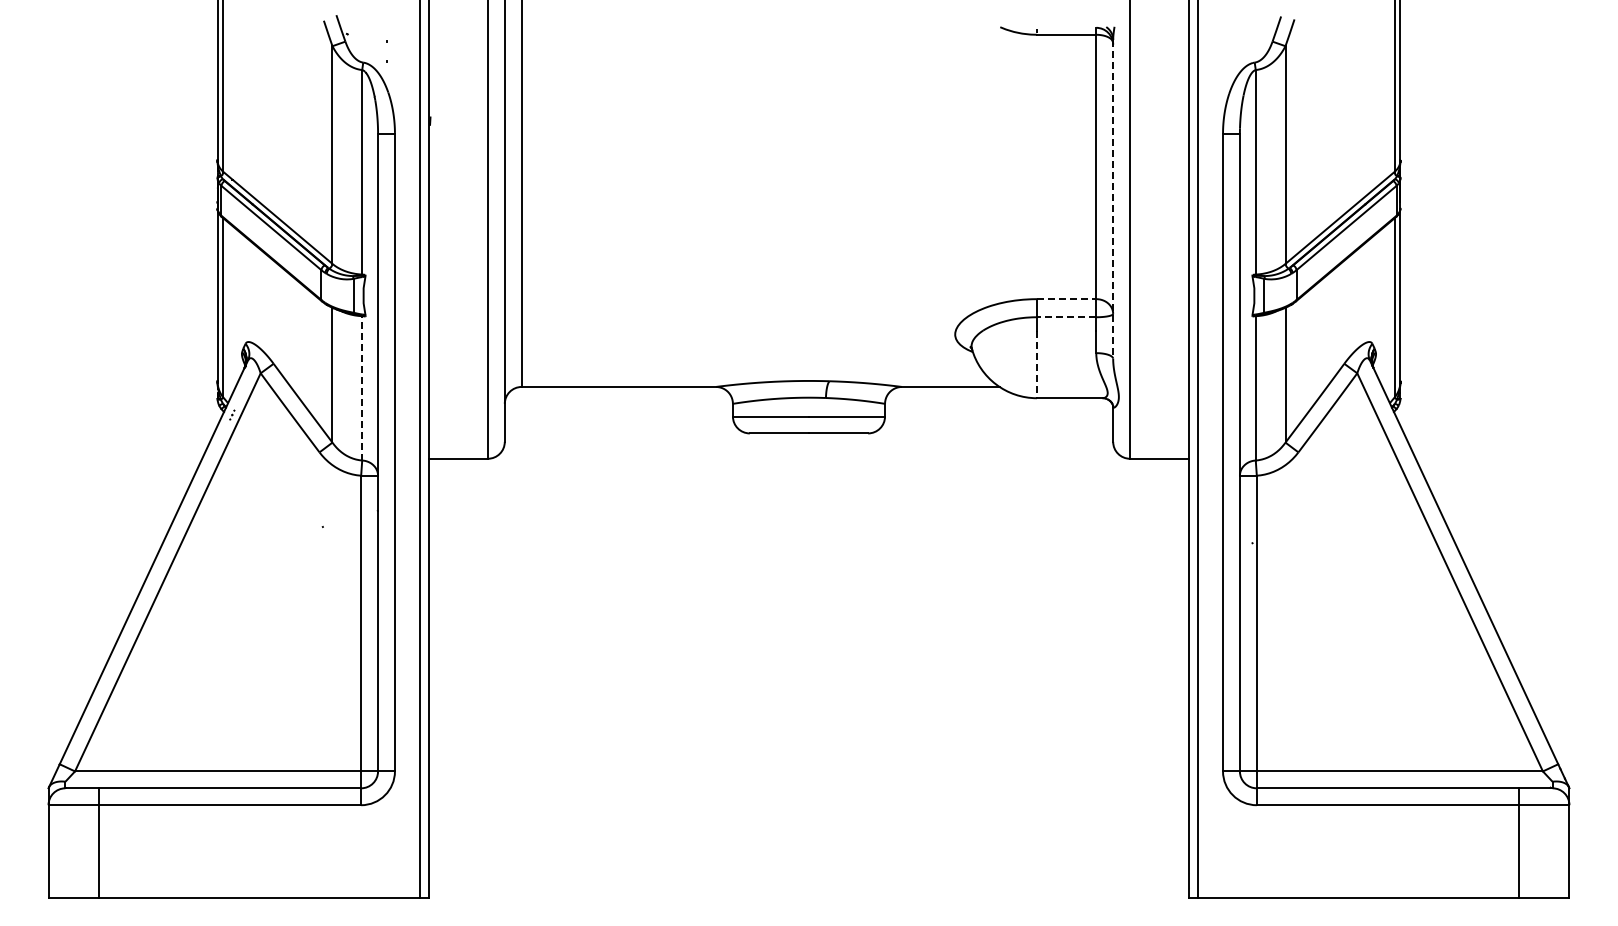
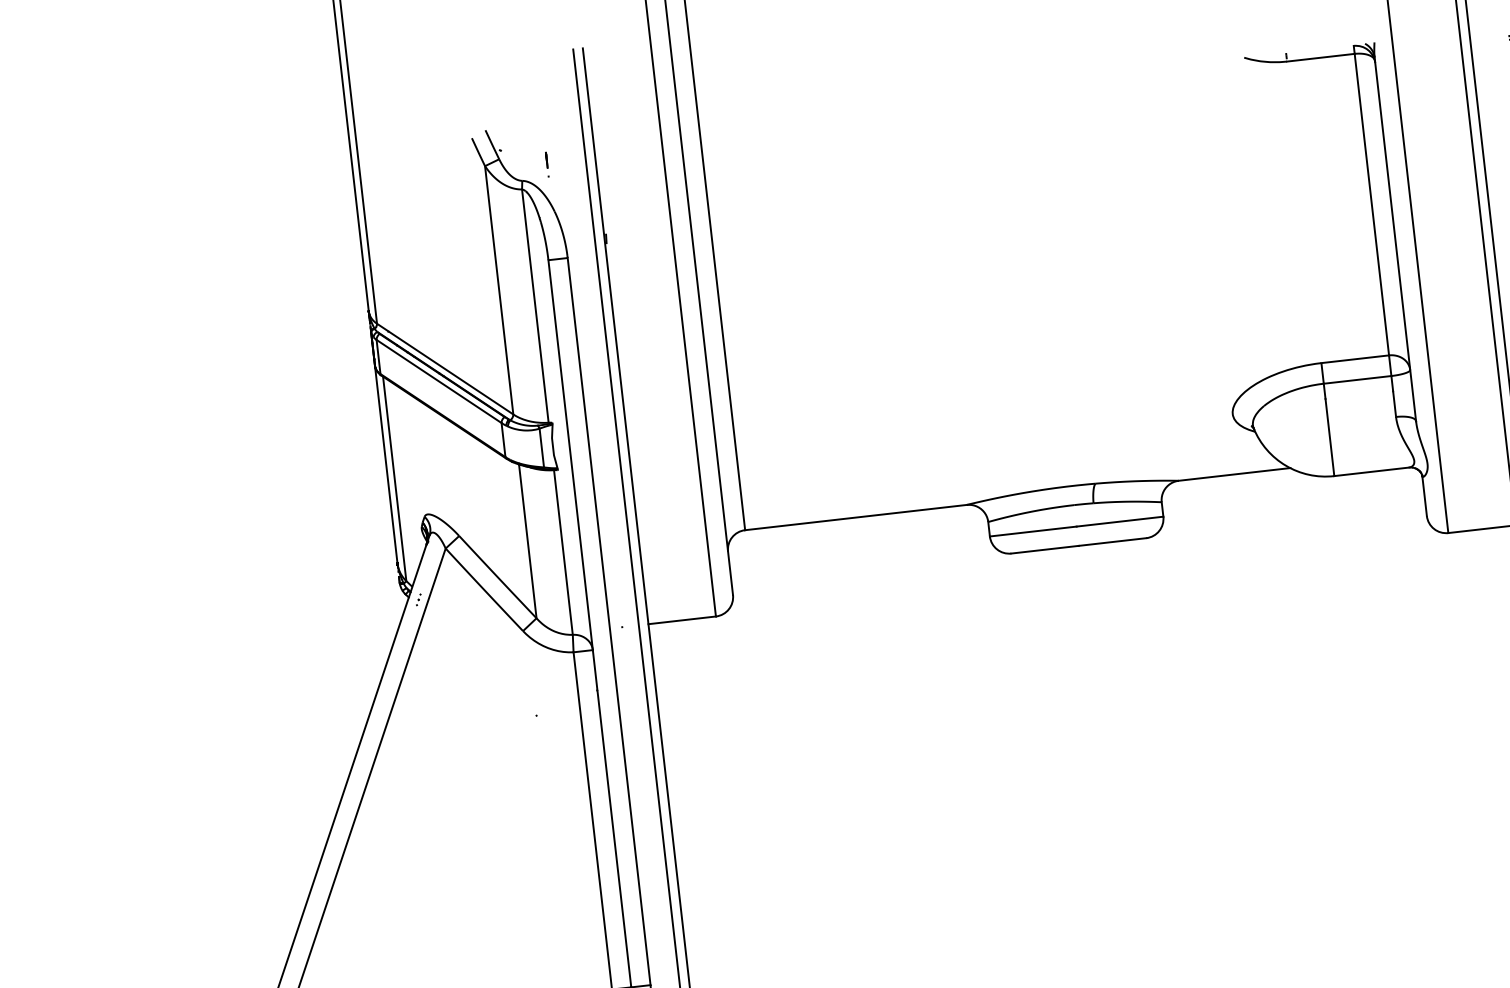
line: (1113, 199) -> (1395, 239), dashed -> solid
line: (1066, 299) -> (1355, 359), dashed -> solid
line: (1066, 317) -> (1357, 380), dashed -> solid
line: (1037, 364) -> (1330, 437), dashed -> solid
line: (362, 387) -> (563, 551), dashed -> solid

